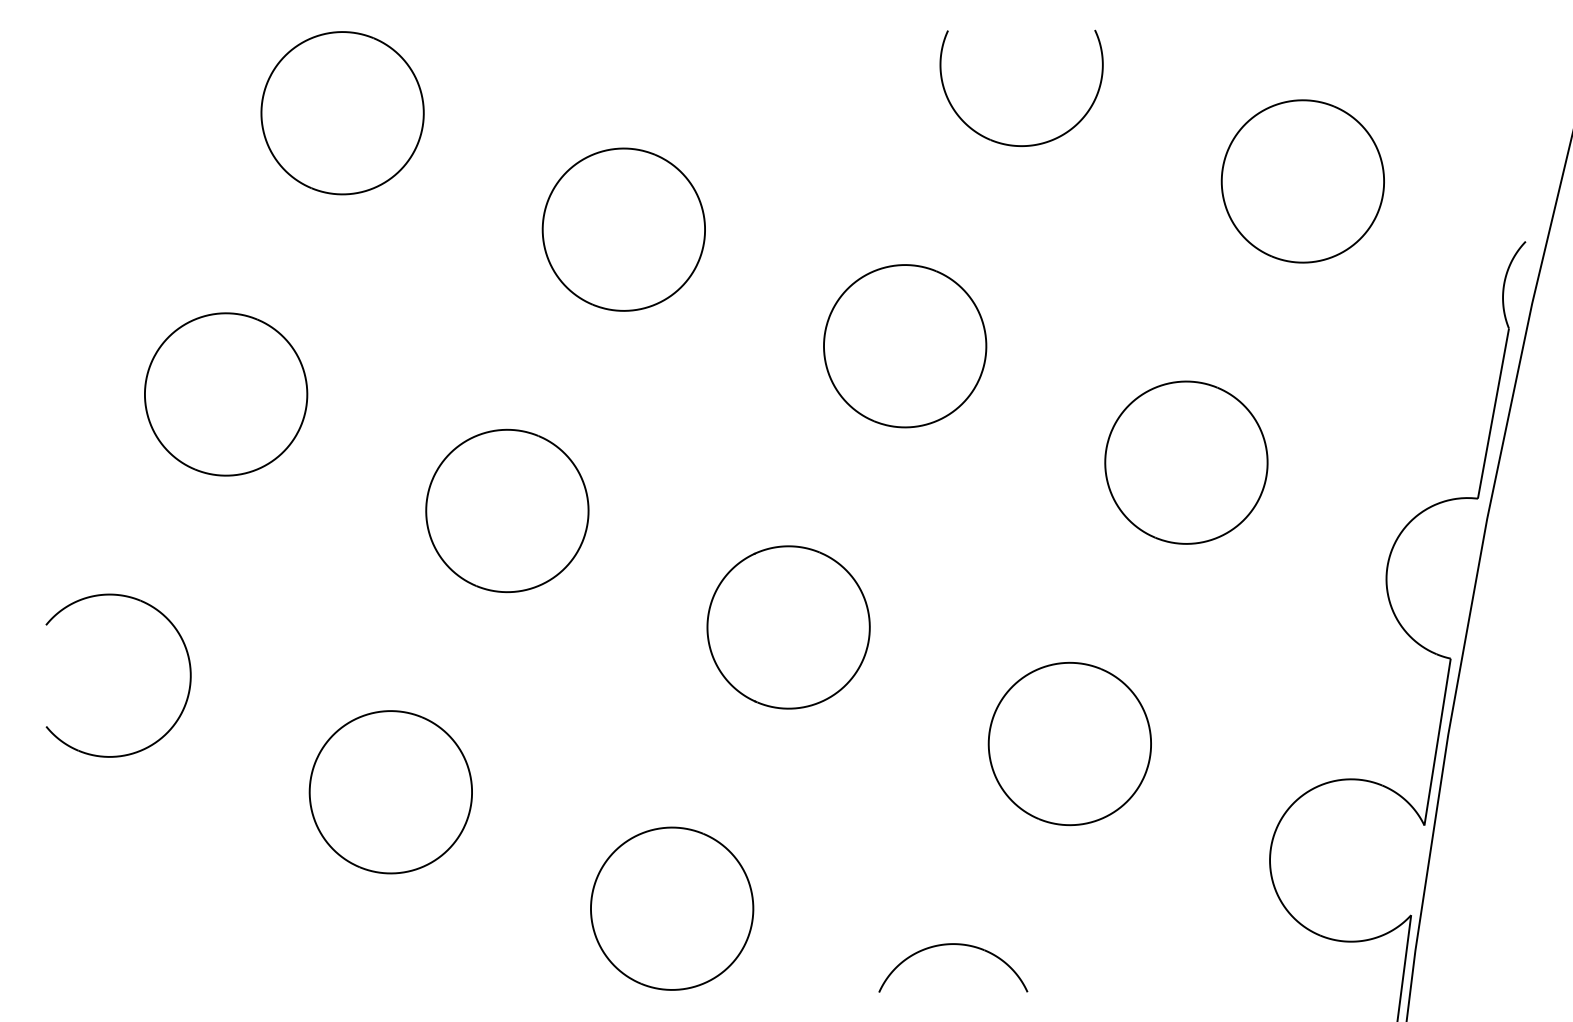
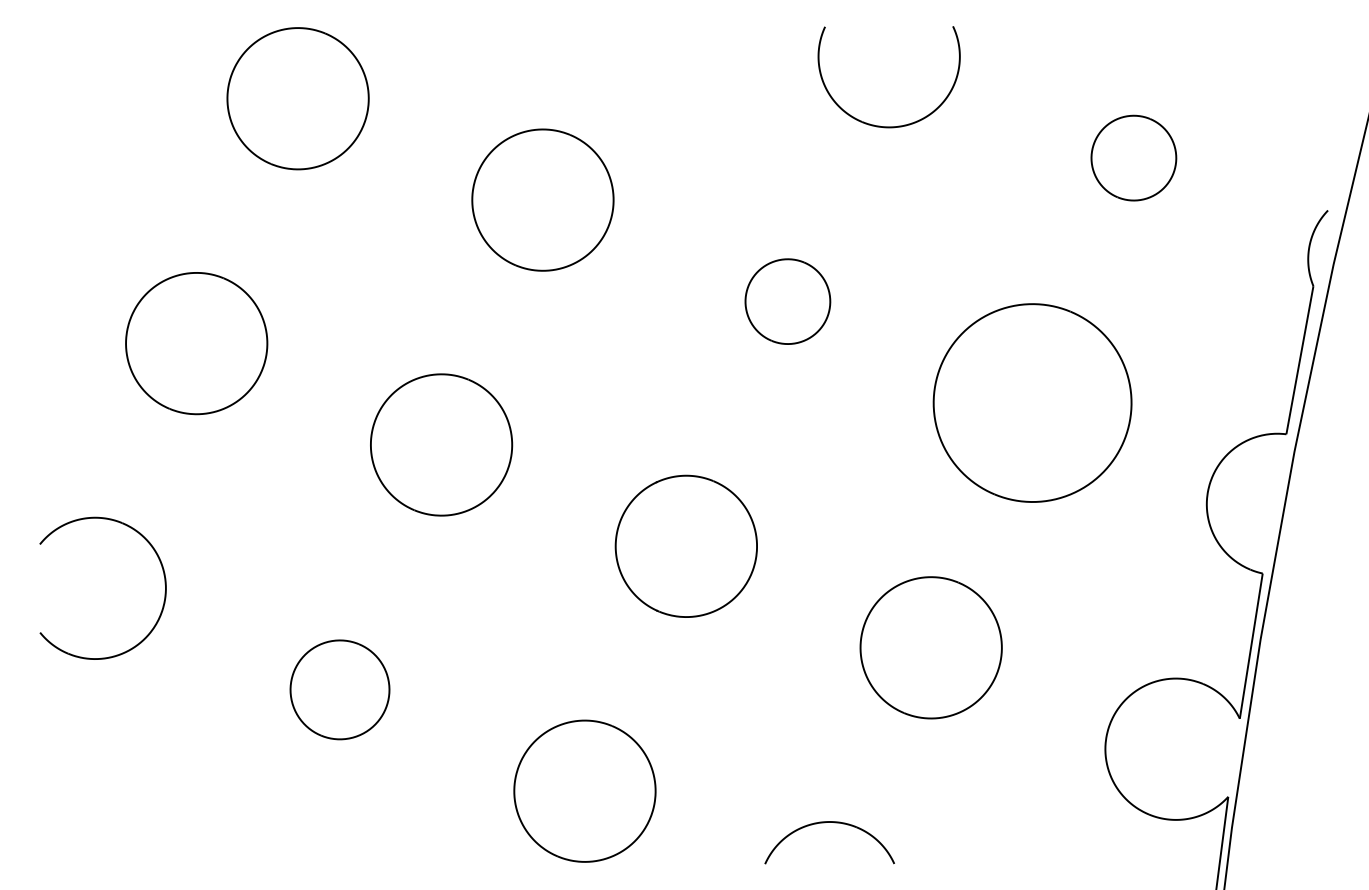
part: (1302, 181) -> (1133, 158), size x0.6
part: (905, 346) -> (788, 301), size x0.6
part: (1186, 462) -> (1032, 402), size x1.4
part: (390, 792) -> (339, 690), size x0.7

